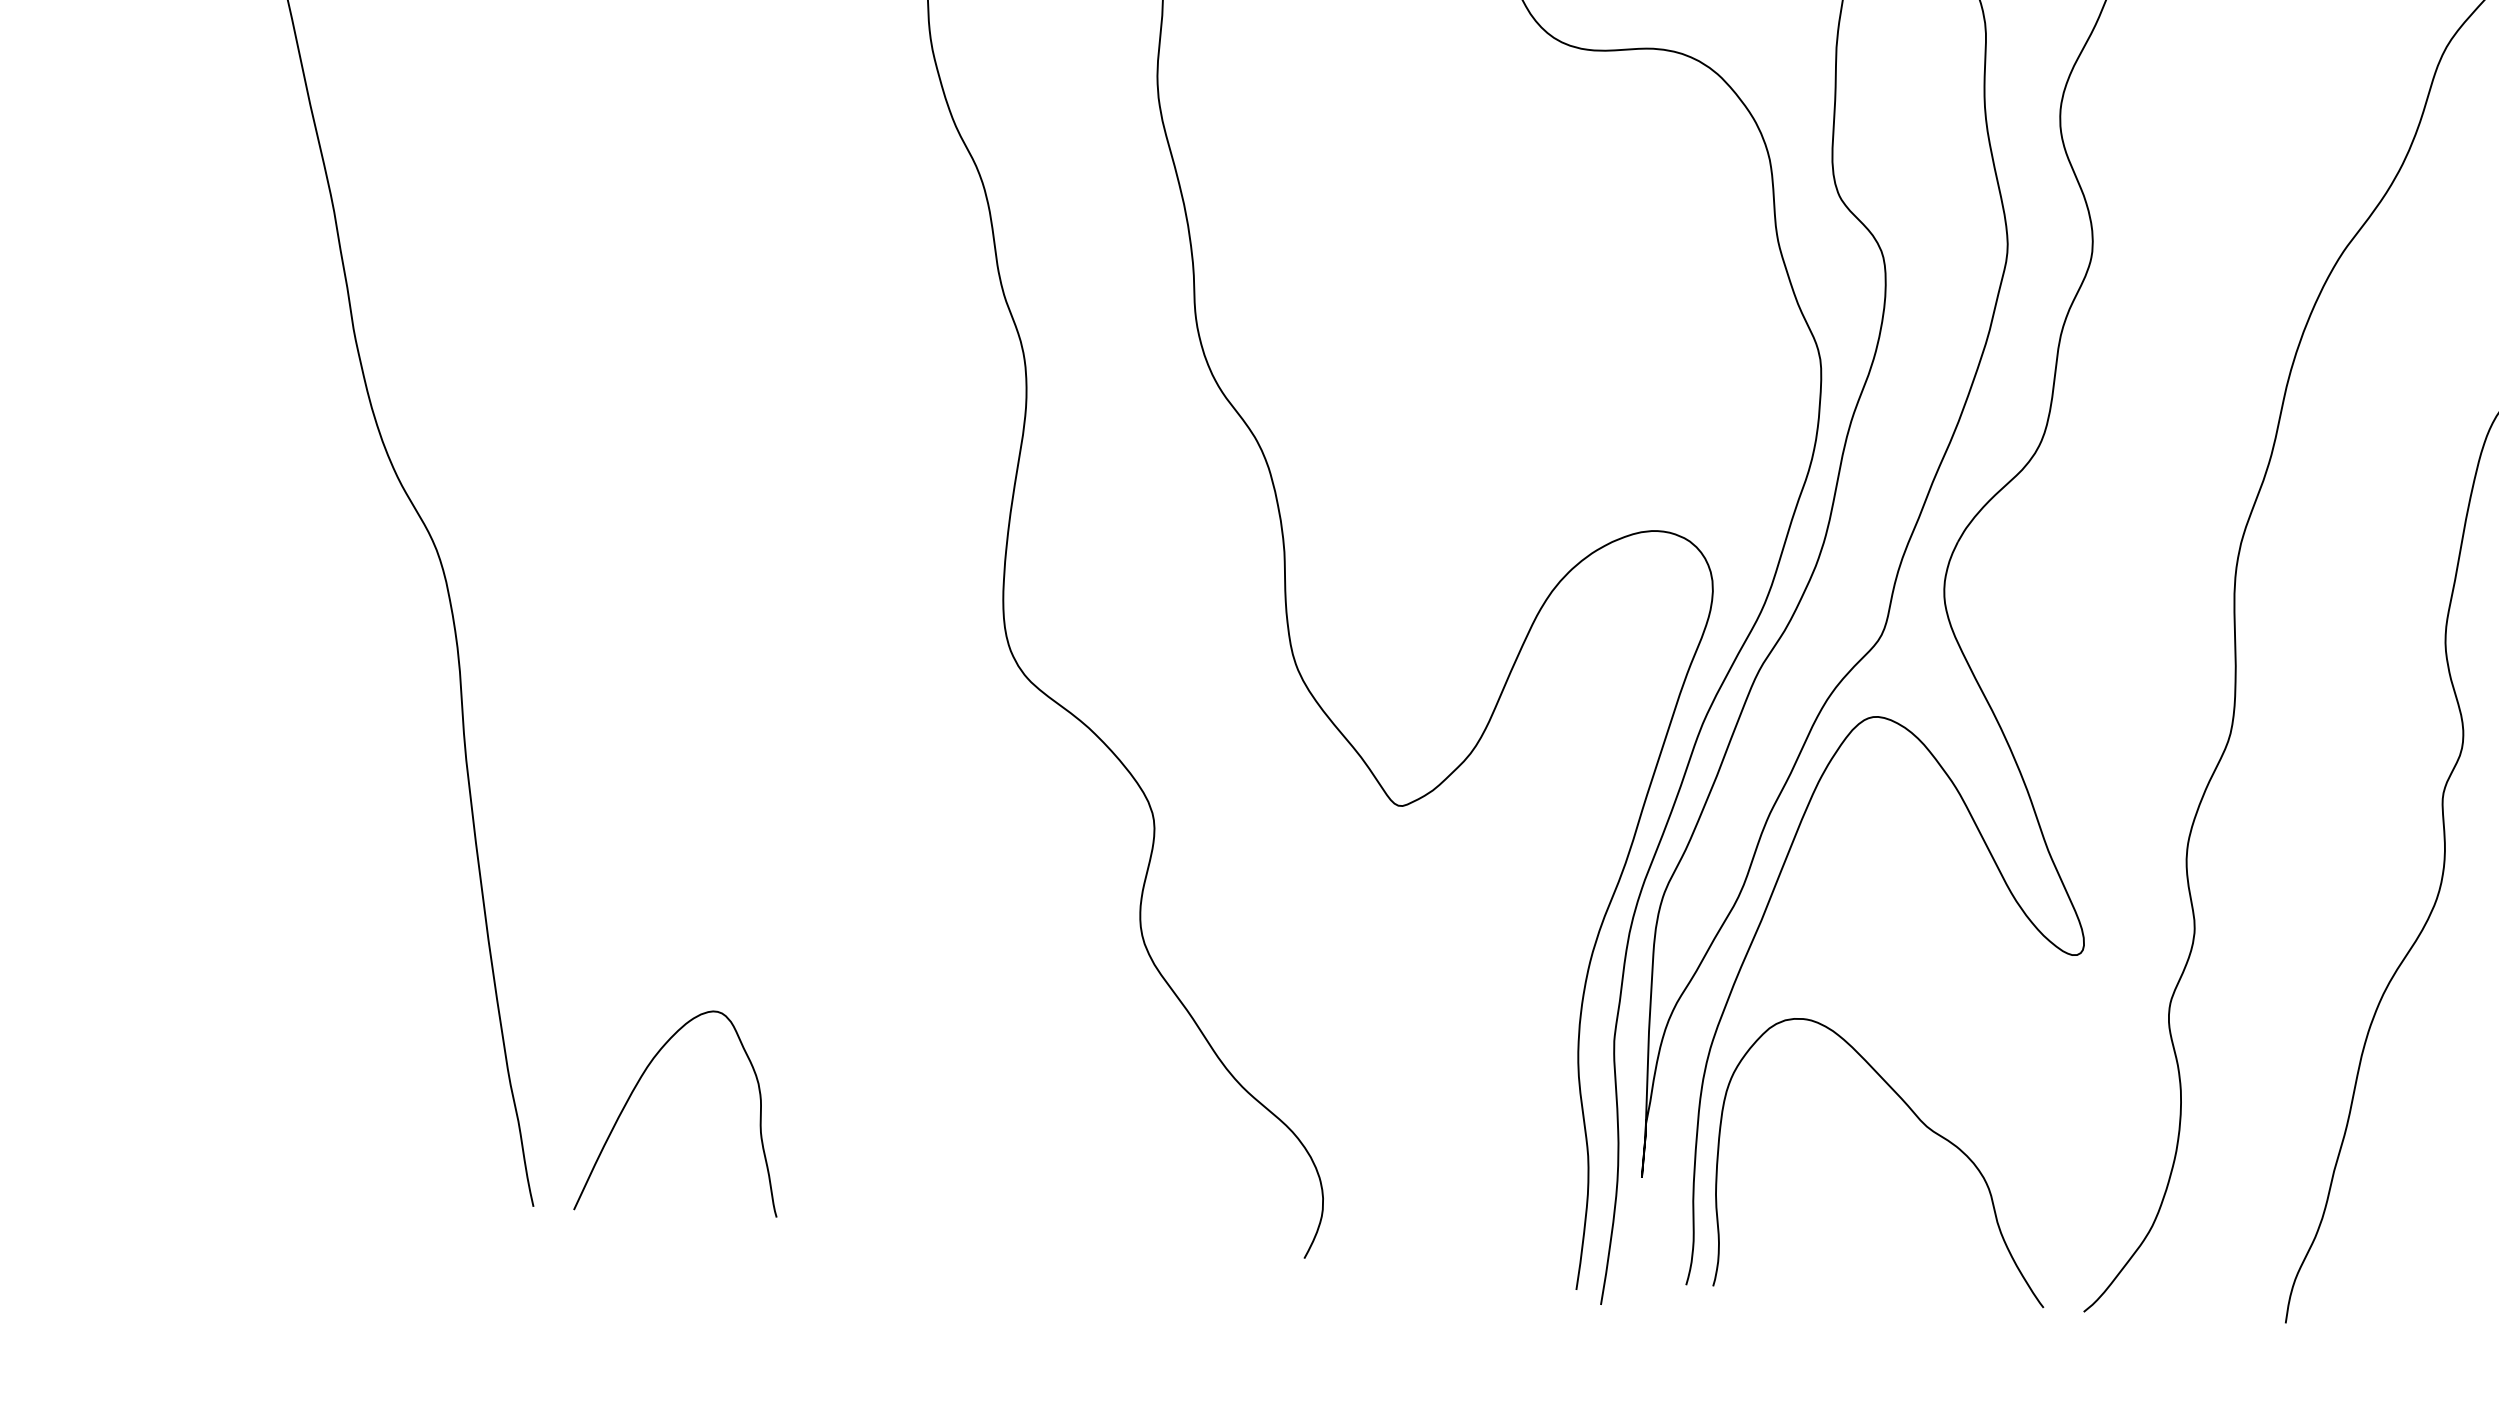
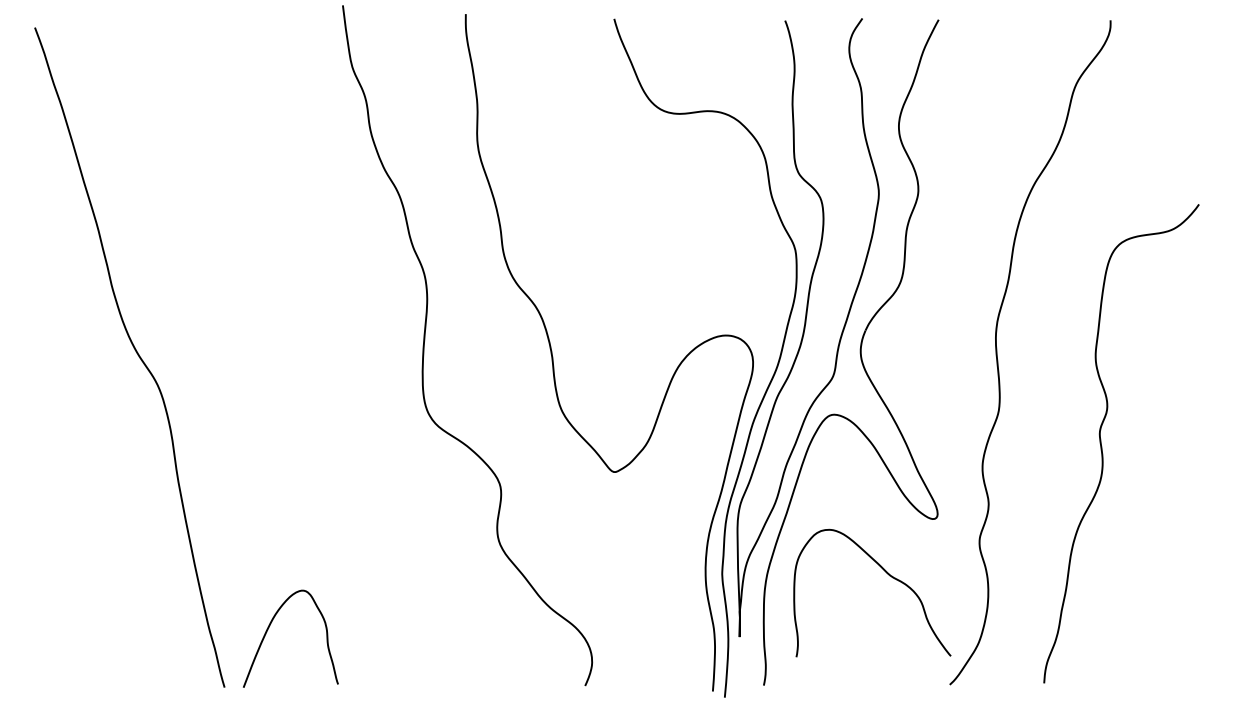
curve: (1922, 1125) -> (888, 575), moved

